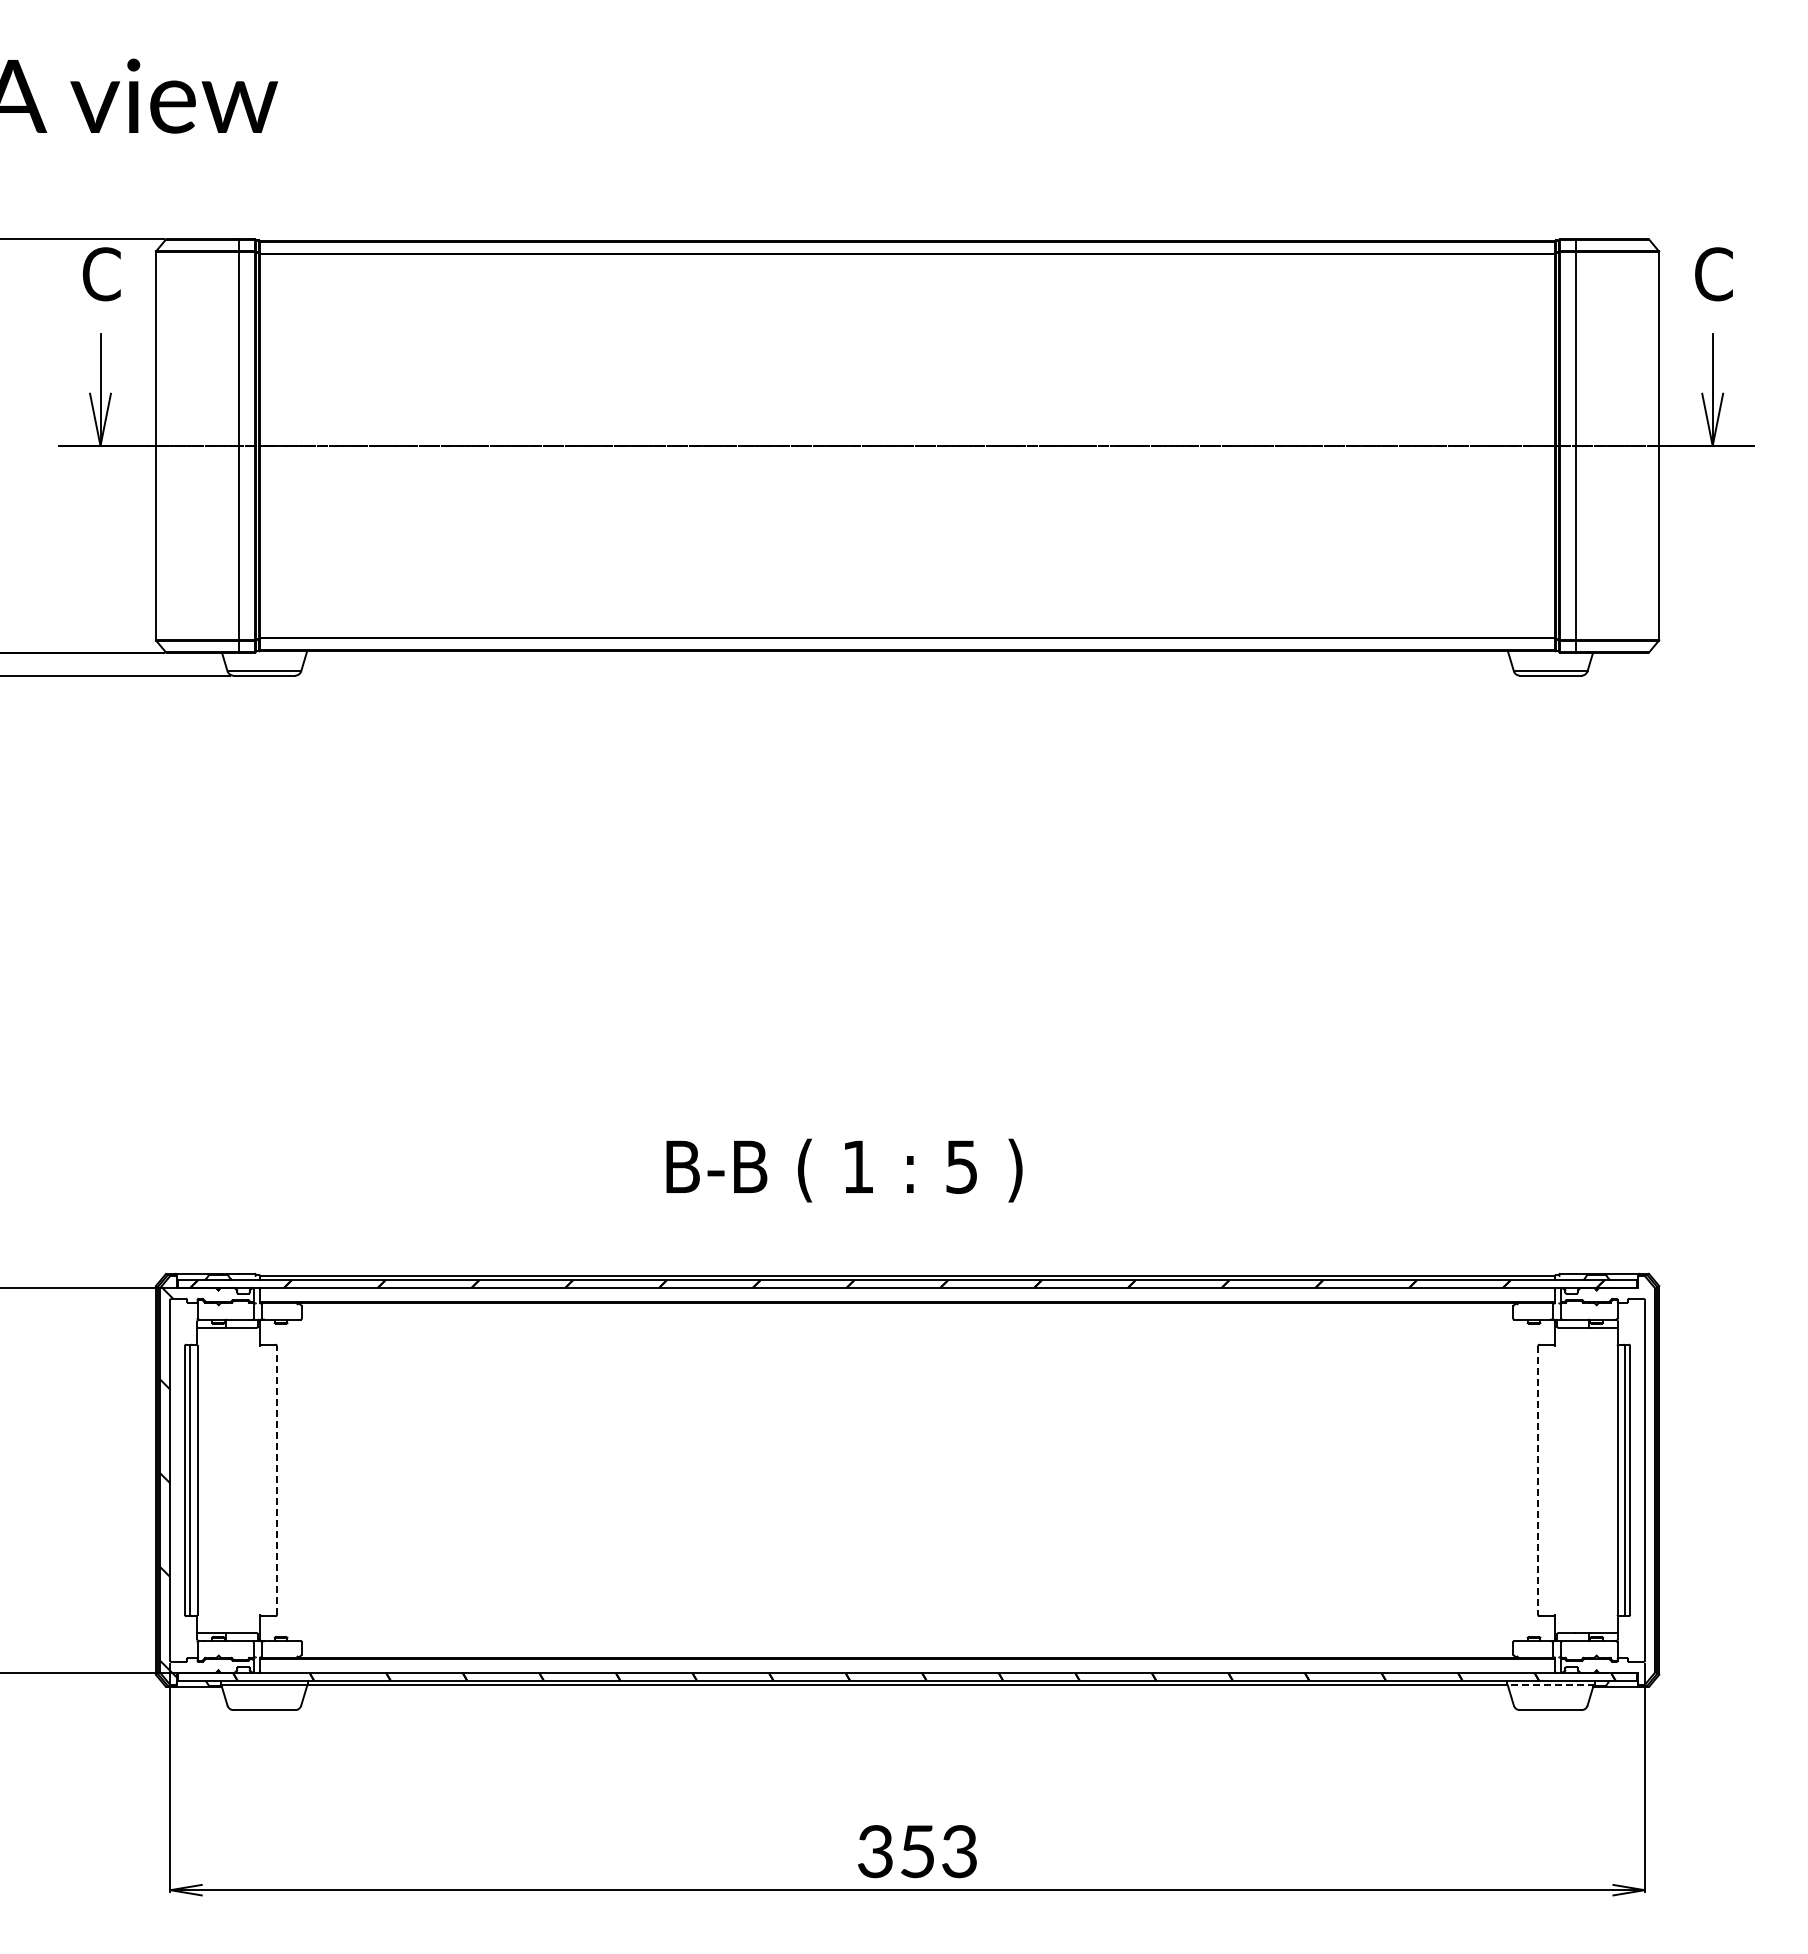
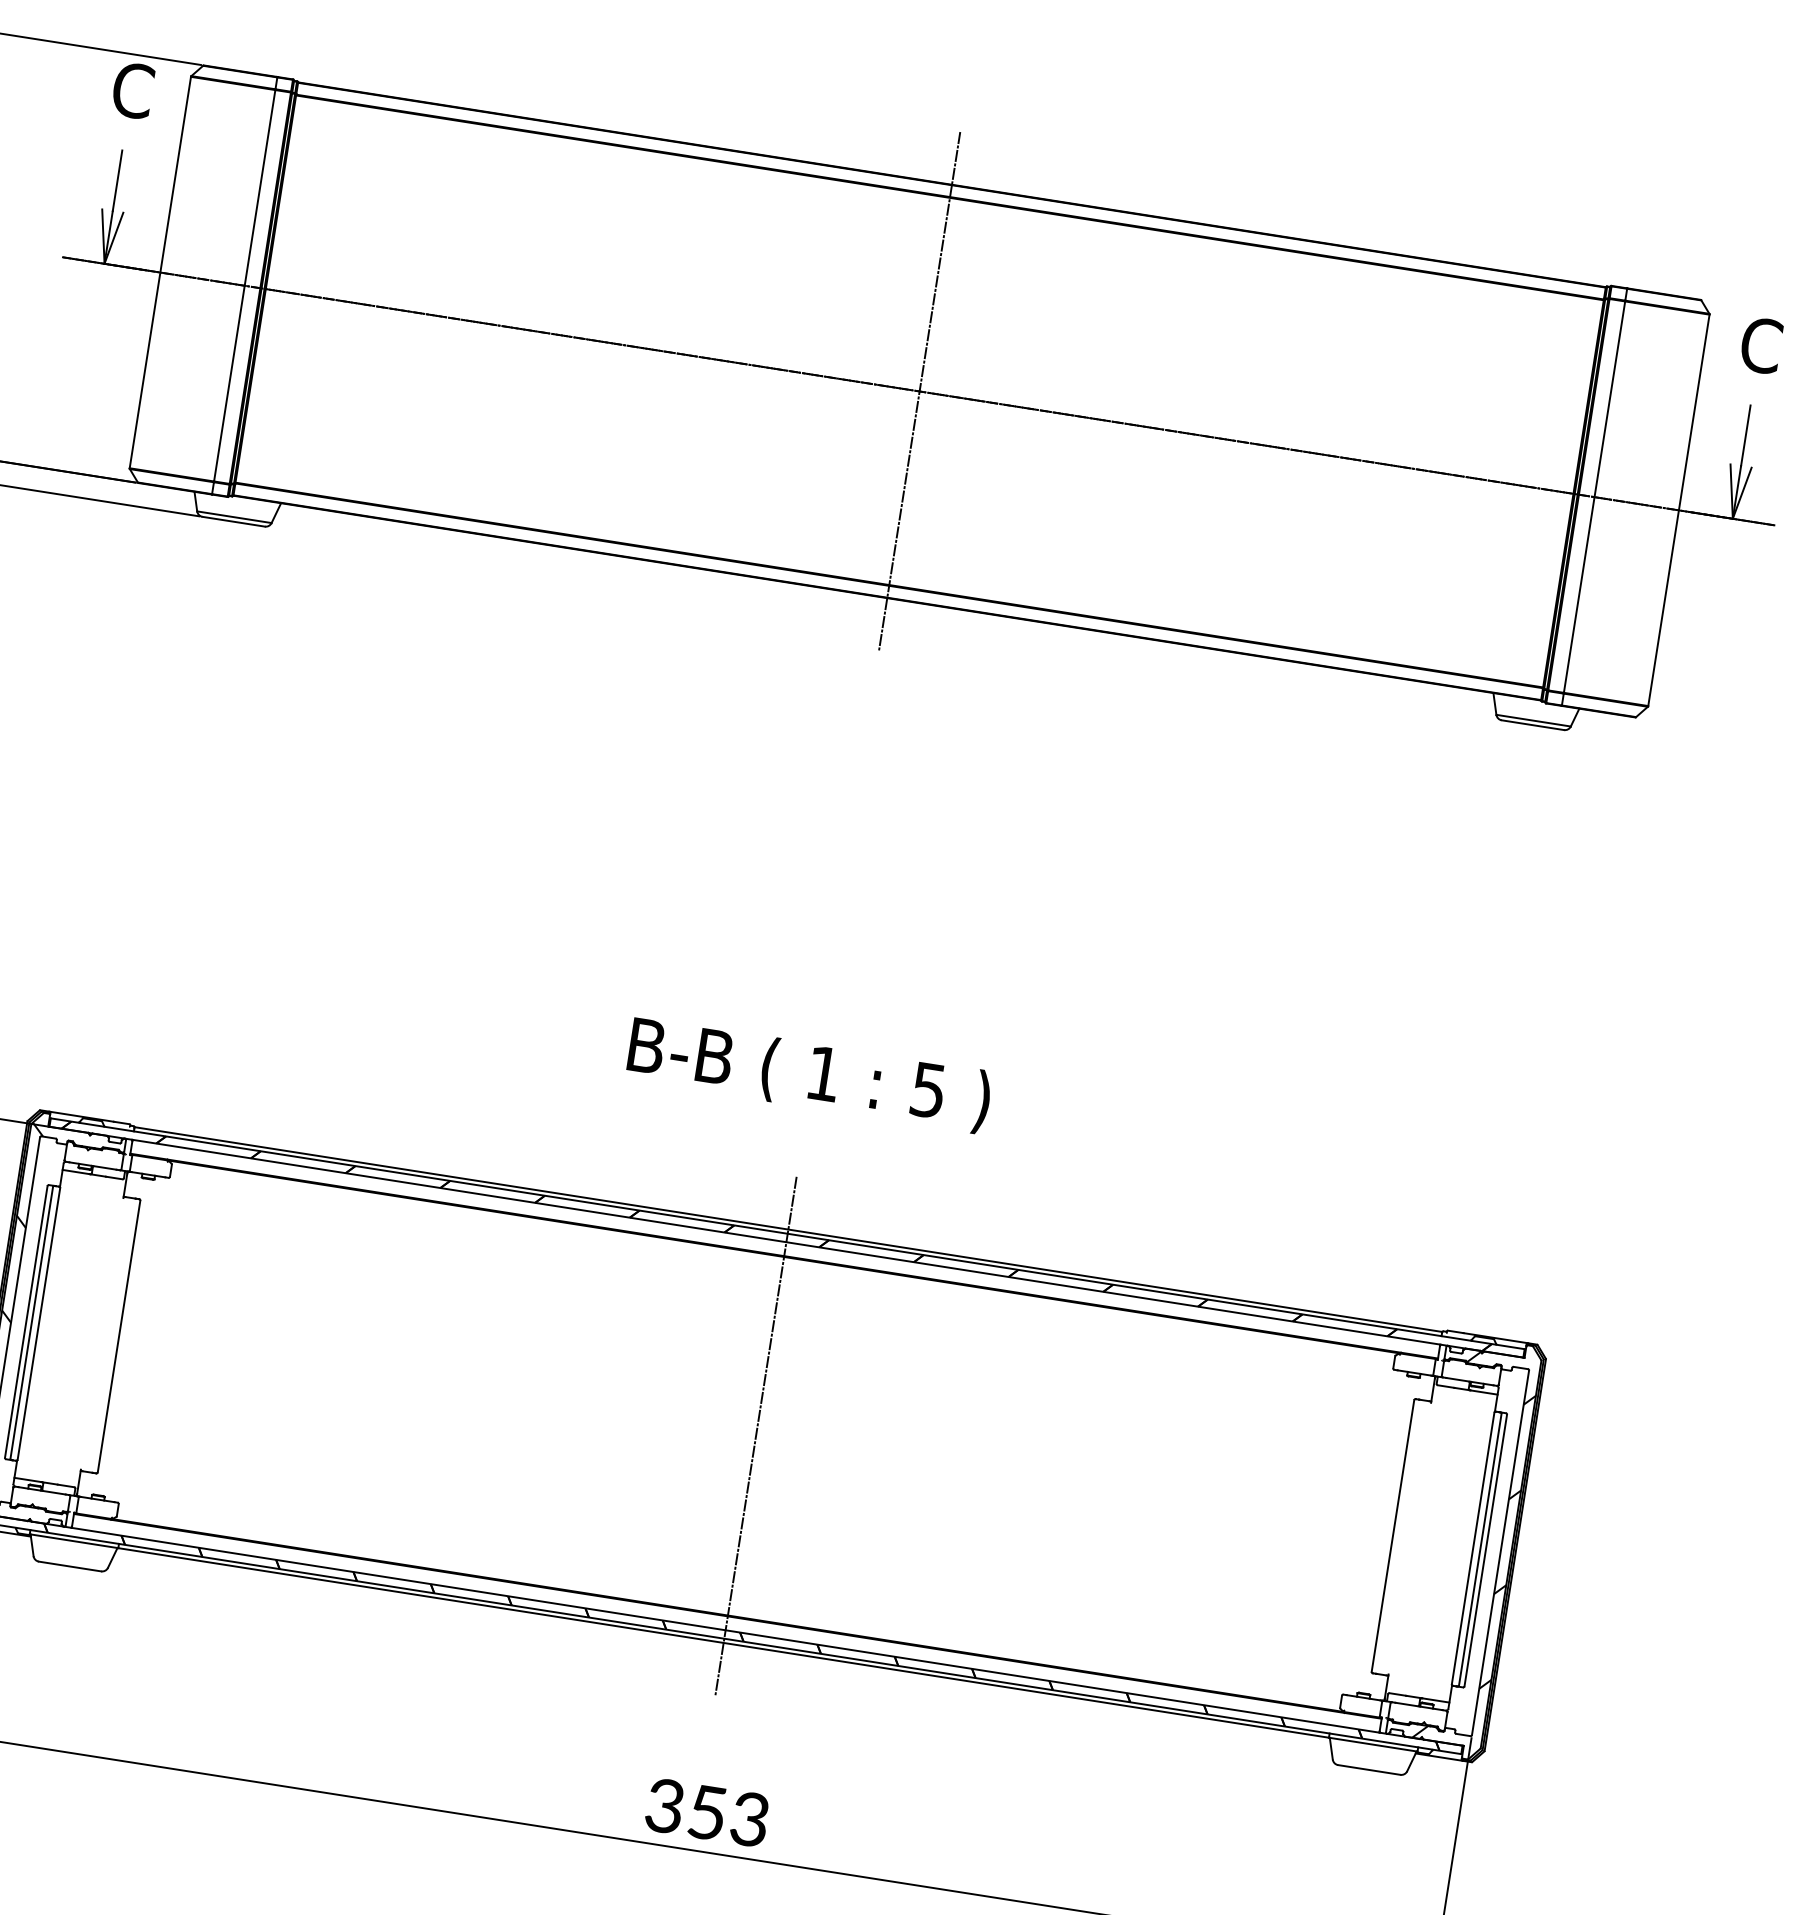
line: (907, 445) -> (919, 390), added
text: (844, 1170) -> (809, 1075), moved
line: (276, 1479) -> (118, 1335), dashed -> solid
line: (907, 1480) -> (755, 1436), added
line: (1538, 1480) -> (1393, 1536), dashed -> solid
hatch: (1619, 1480) -> (1475, 1548), added
line: (1550, 1685) -> (1372, 1745), dashed -> solid

